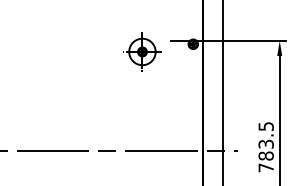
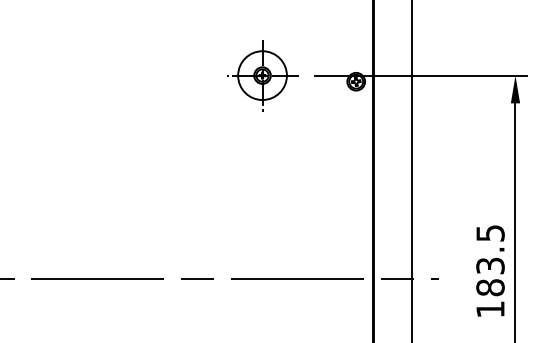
part: (142, 51) -> (262, 74), moved
text: (265, 167) -> (489, 308), 783.5 -> 183.5

